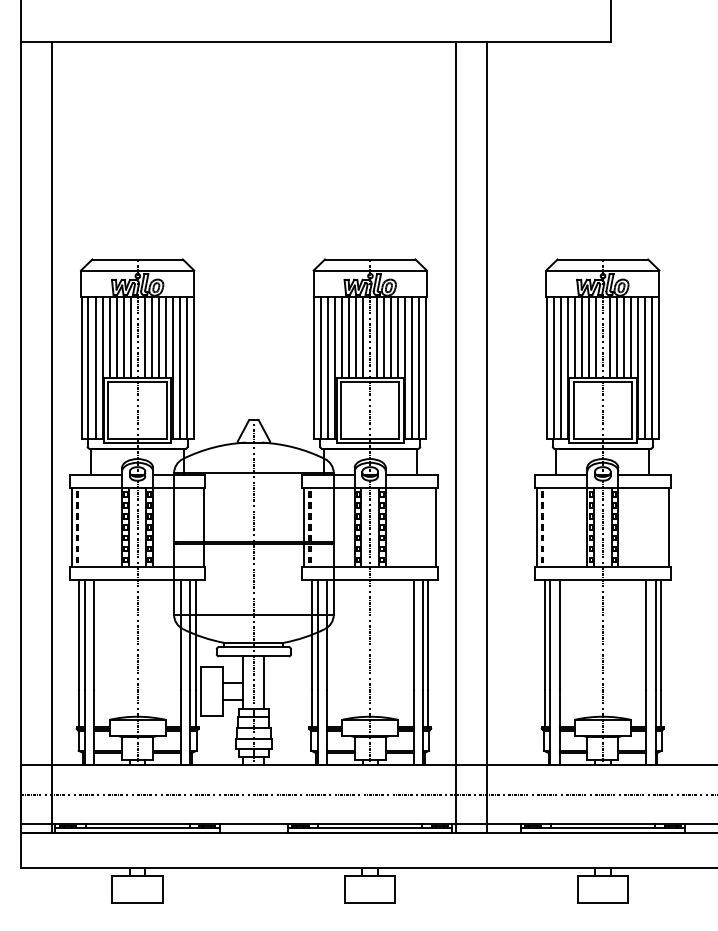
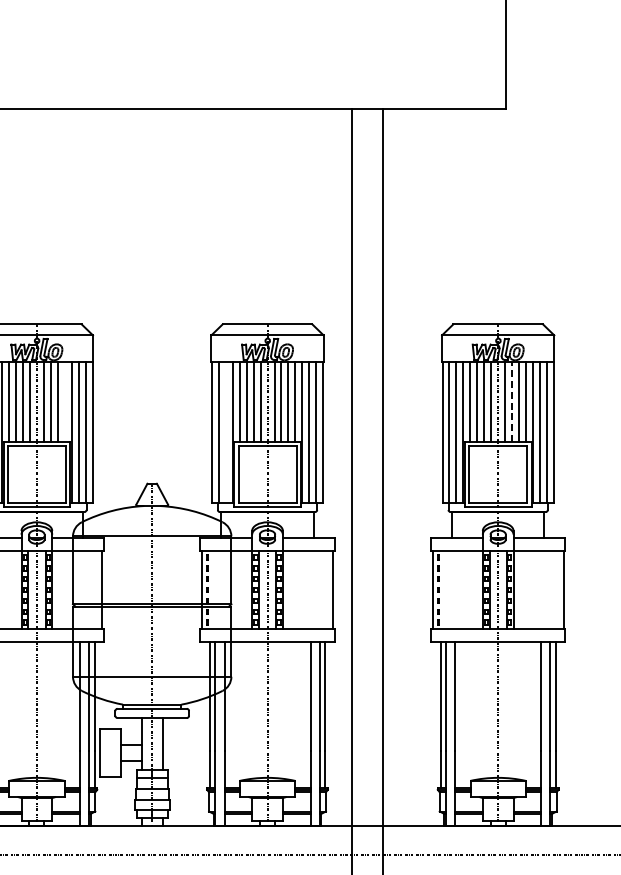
line: (165, 337) -> (64, 401), removed
line: (616, 337) -> (511, 401), solid -> dashed
line: (328, 368) -> (226, 432), removed

